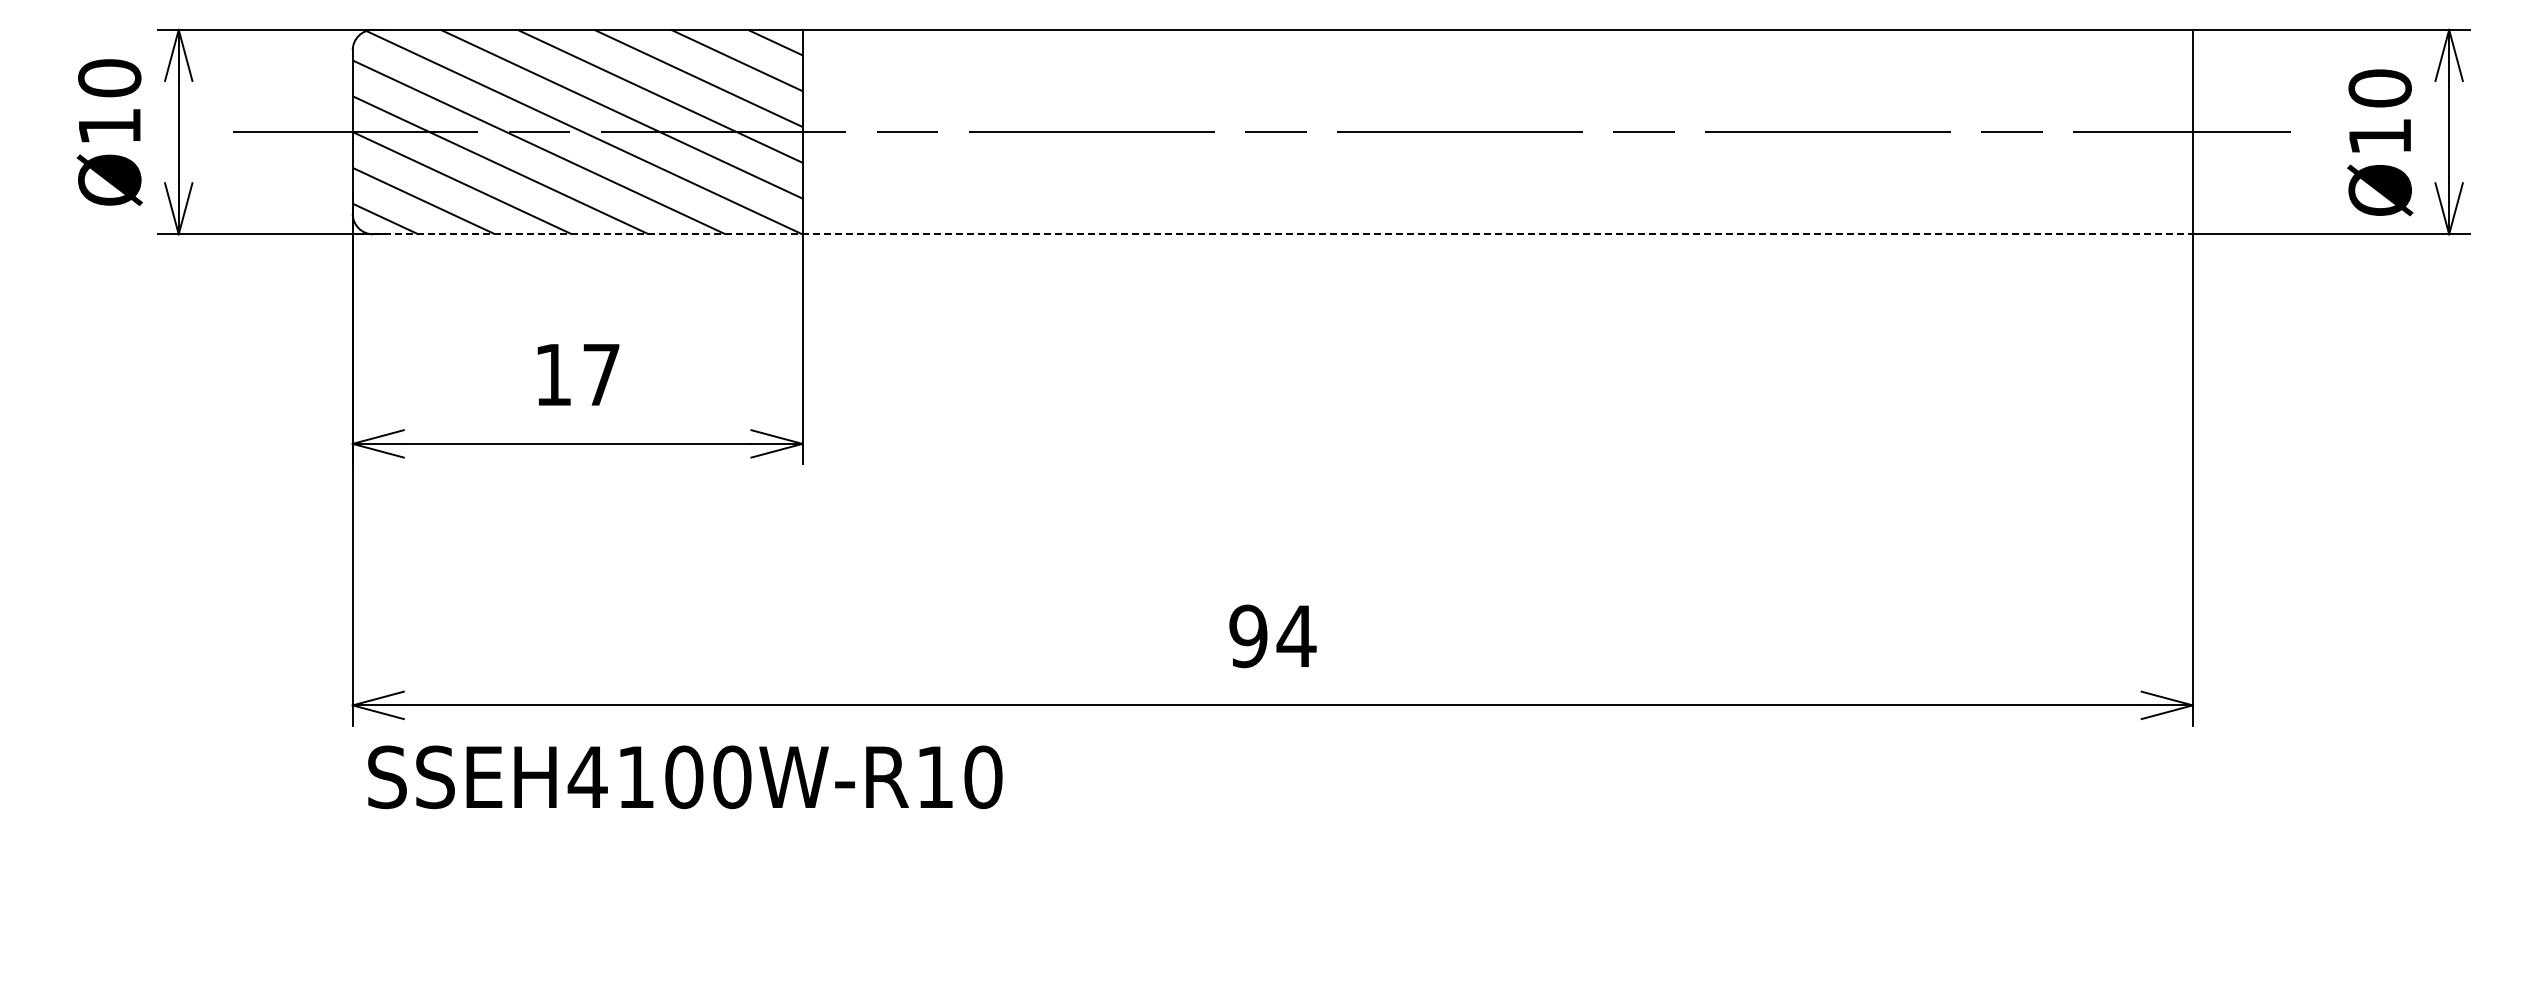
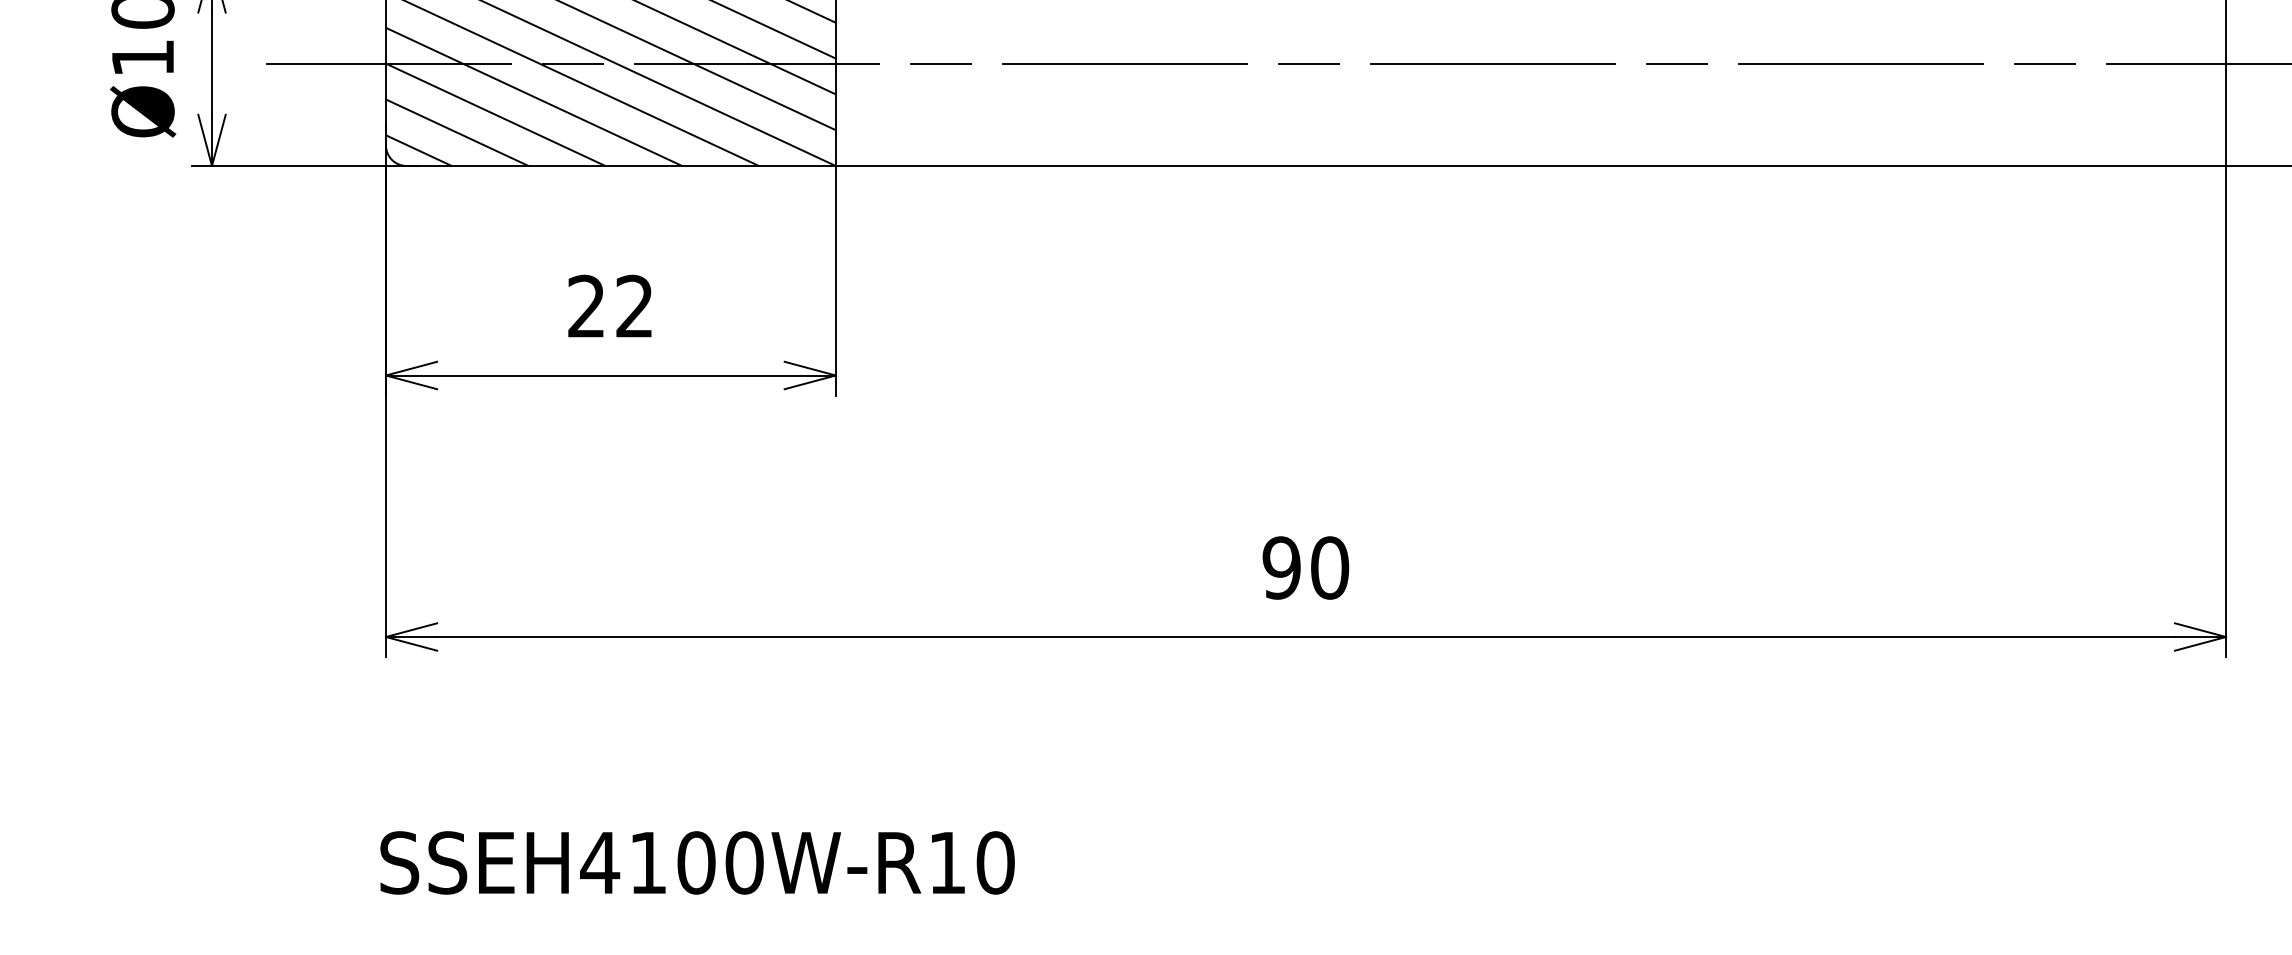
line: (1282, 234) -> (1315, 166), dashed -> solid
text: (577, 374) -> (610, 306), 17 -> 22
text: (1296, 636) -> (1329, 568), 94 -> 90
text: (685, 777) -> (697, 863), moved

